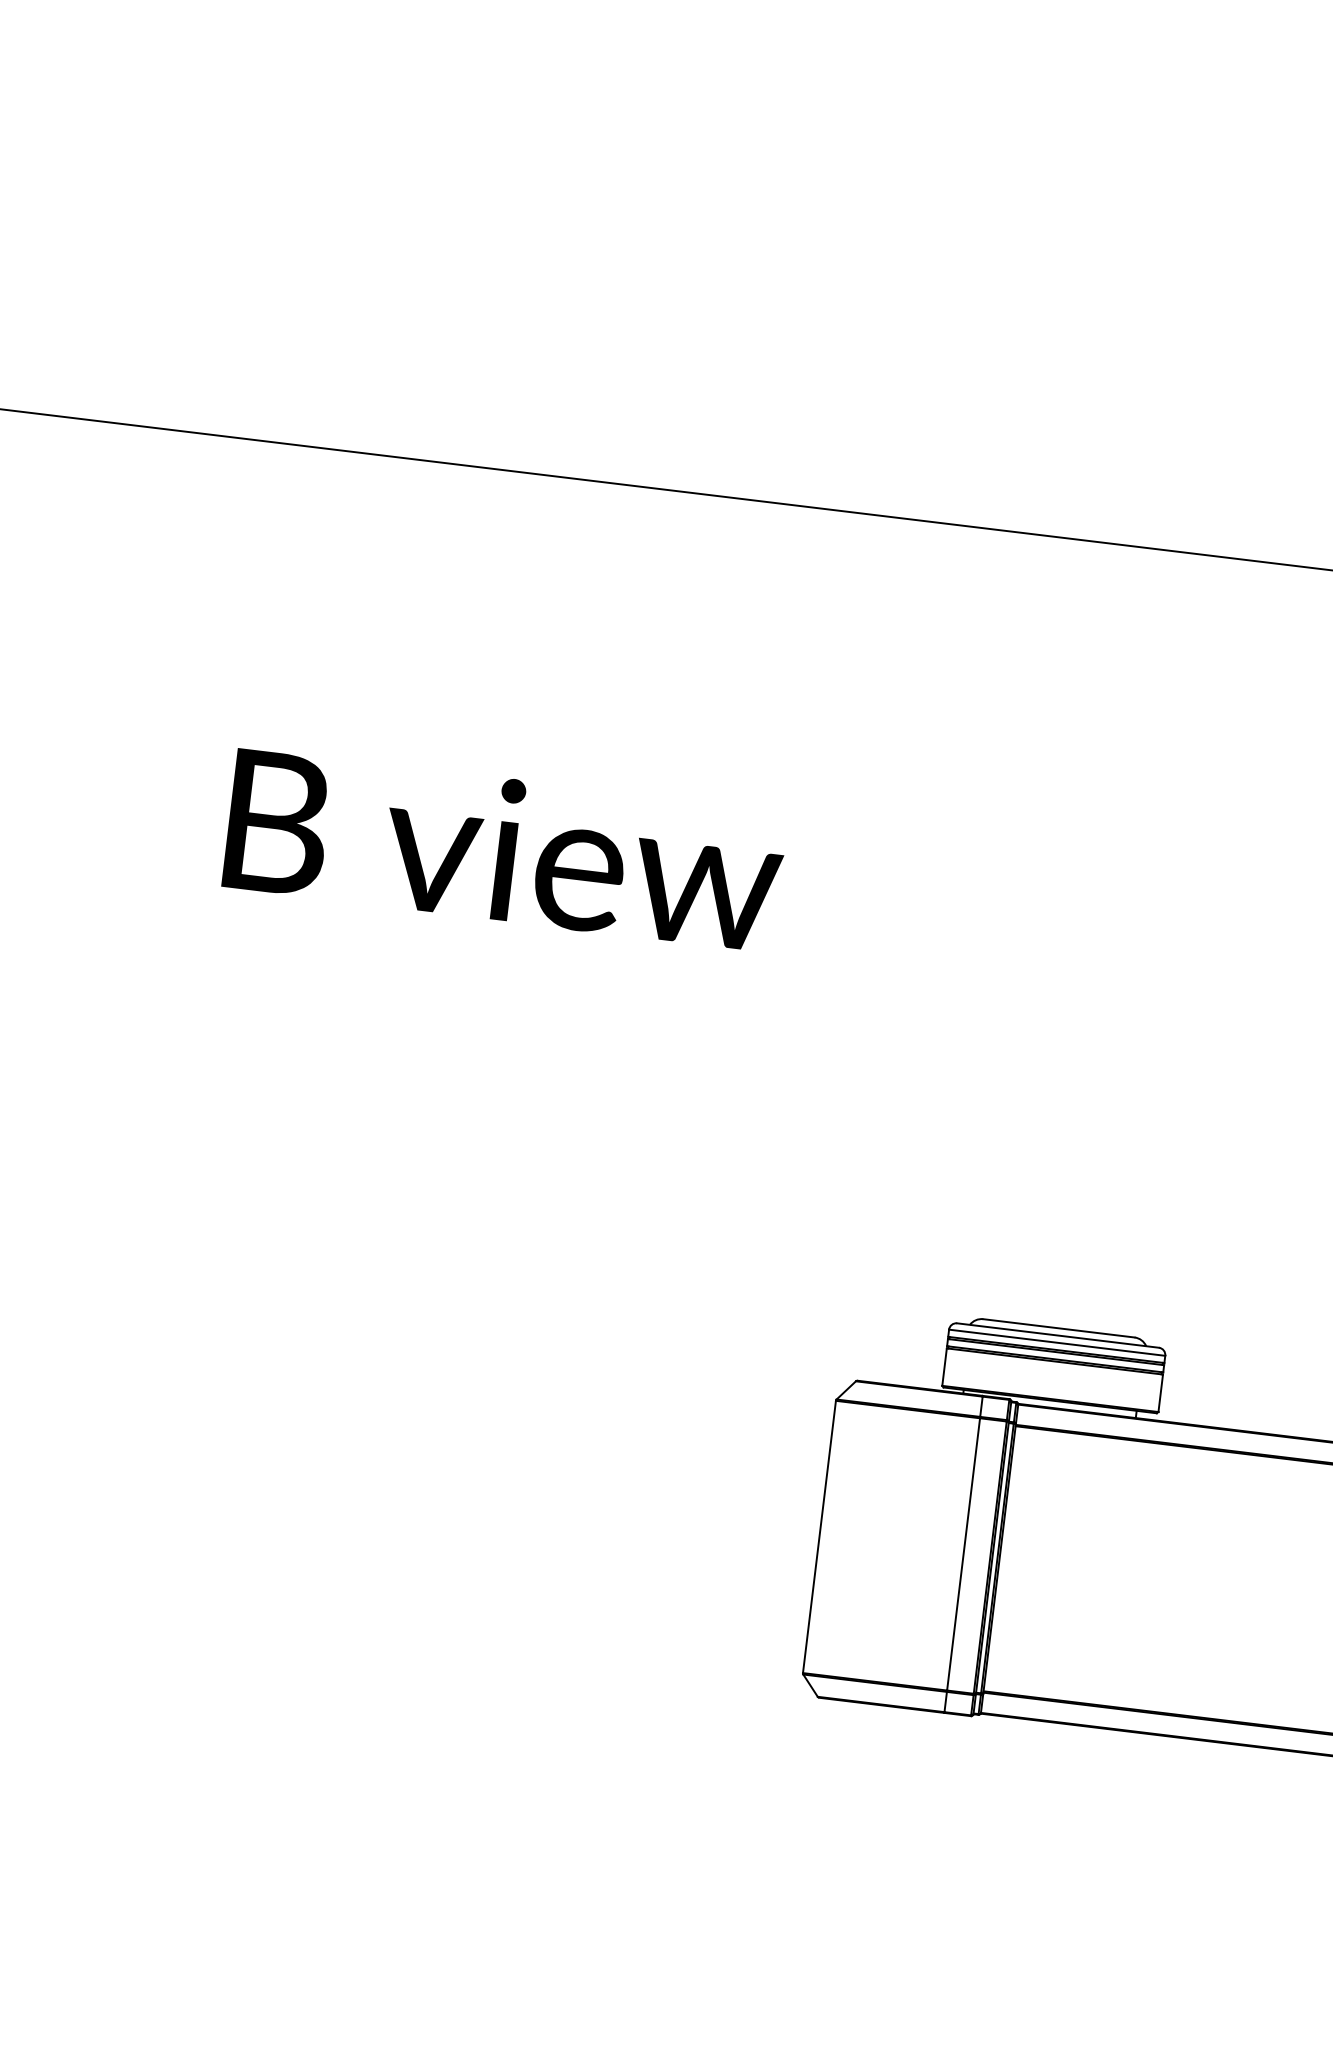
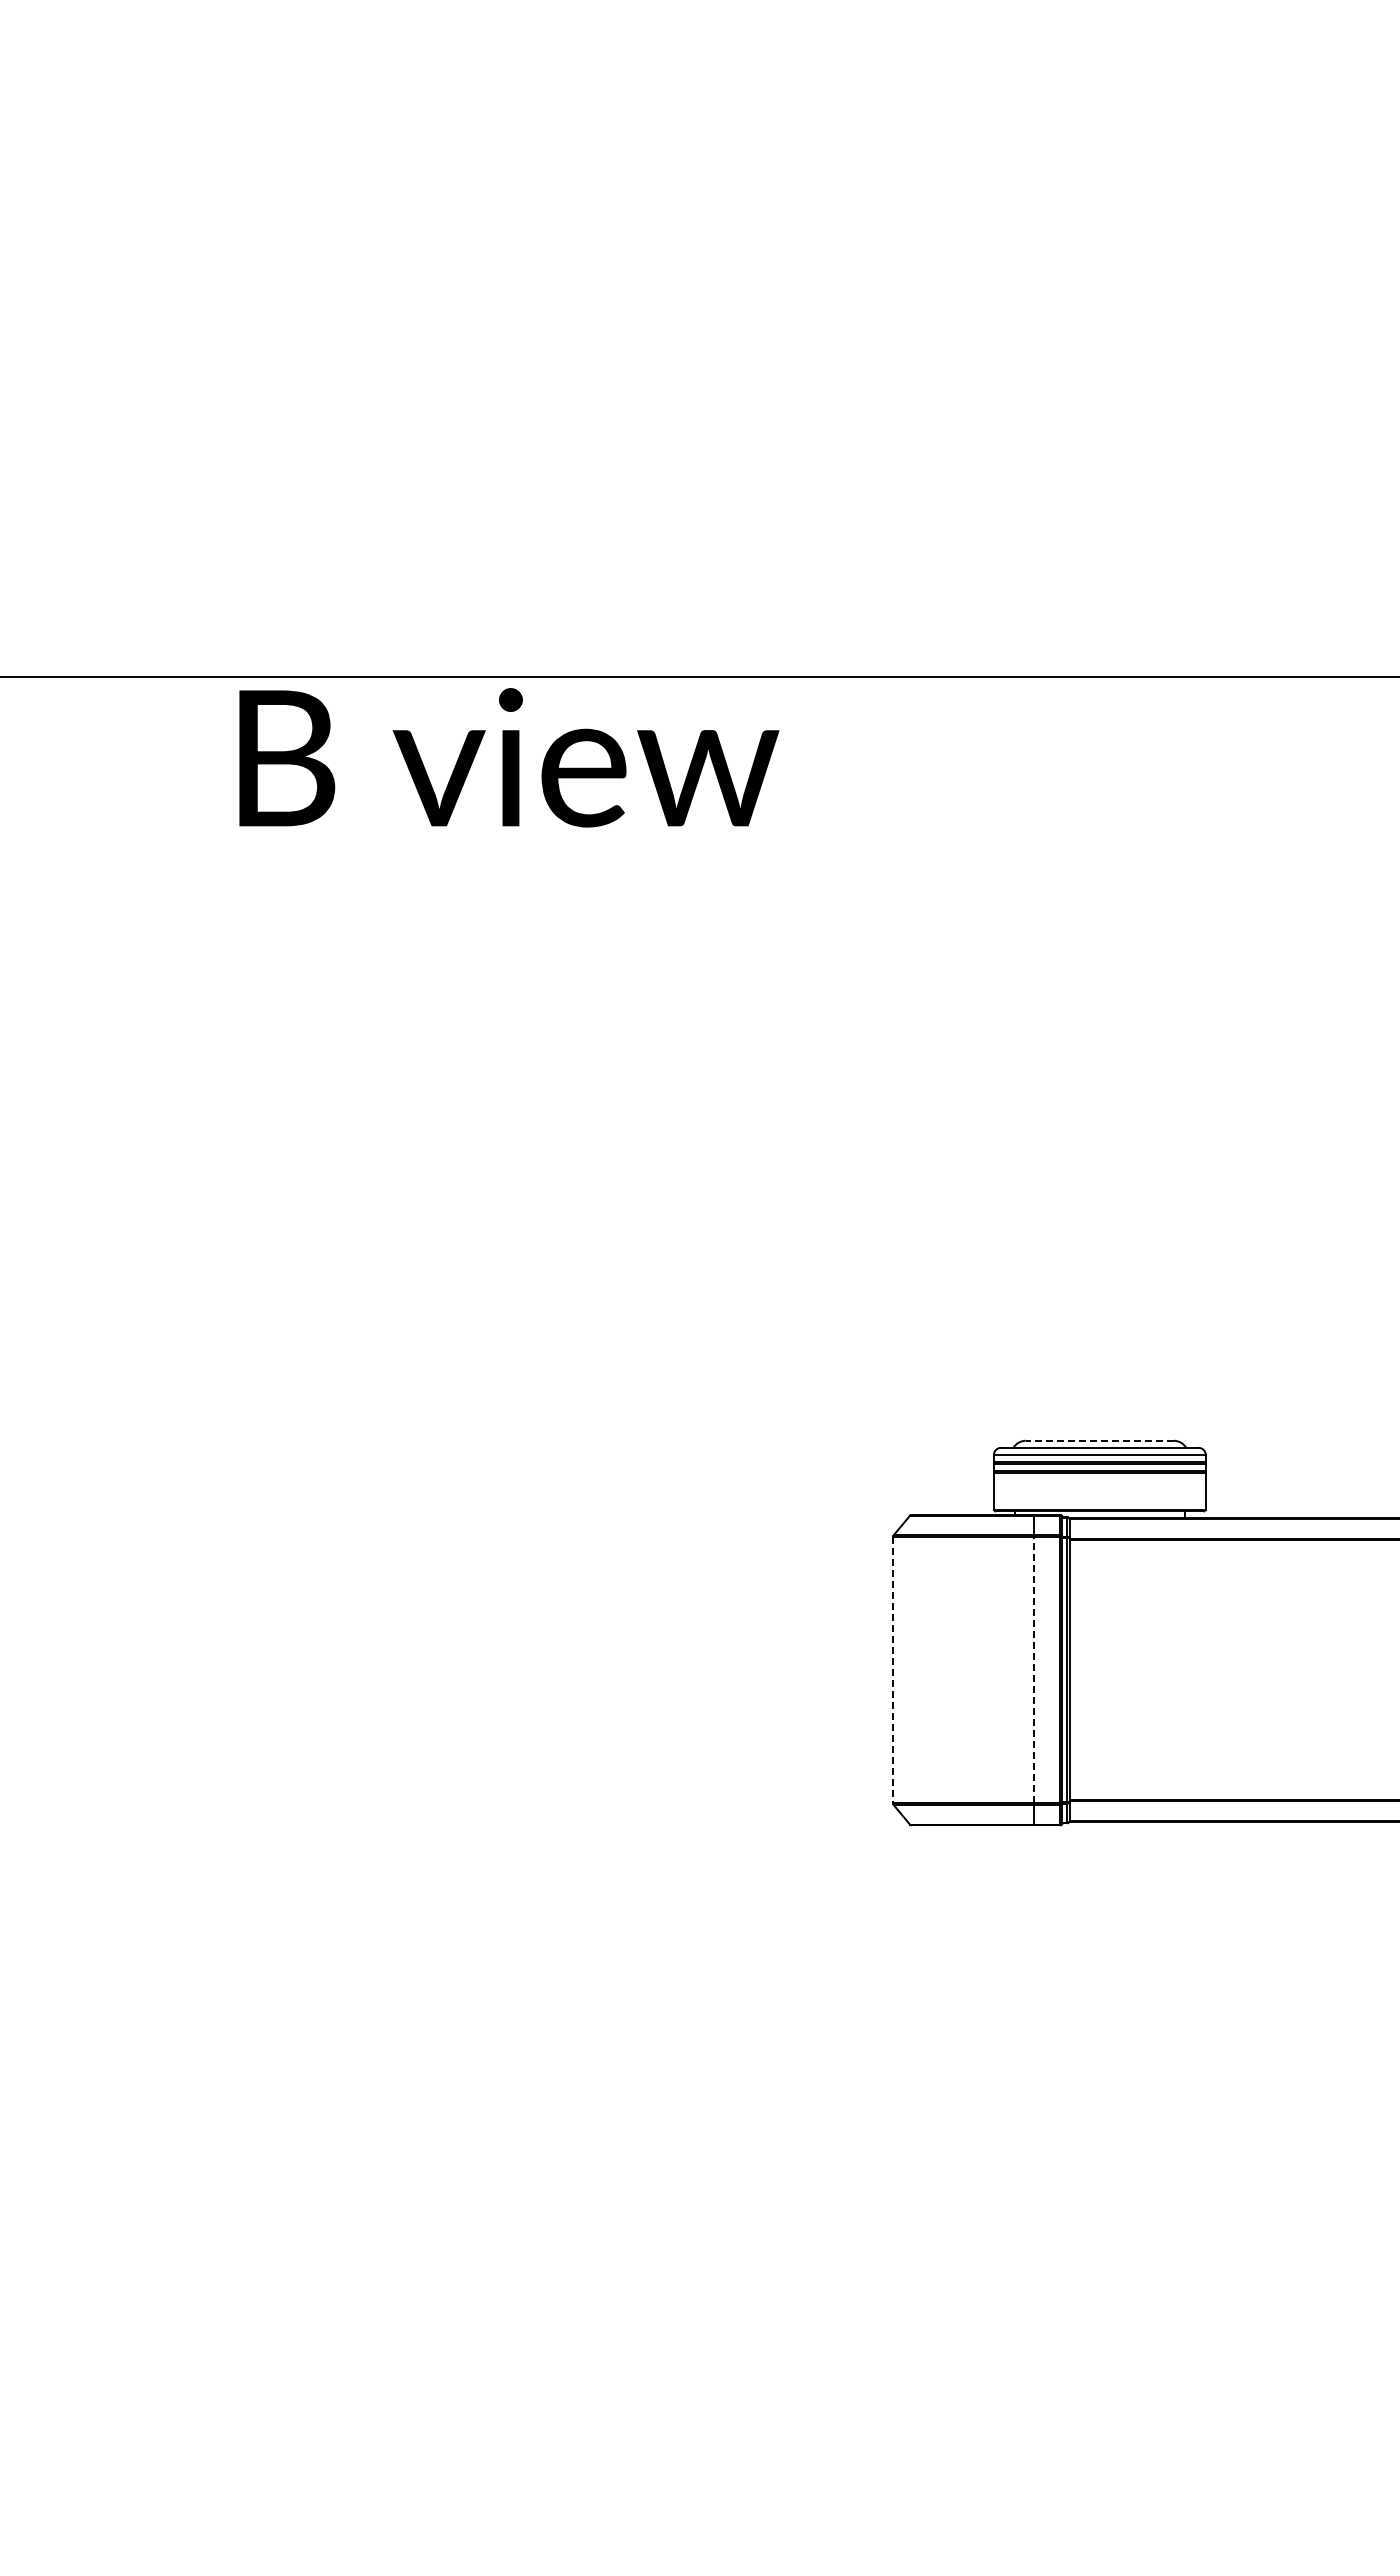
text: (505, 849) -> (509, 757), moved
line: (1058, 1327) -> (1099, 1440), solid -> dashed
line: (819, 1537) -> (893, 1670), solid -> dashed
line: (963, 1553) -> (1034, 1669), solid -> dashed

